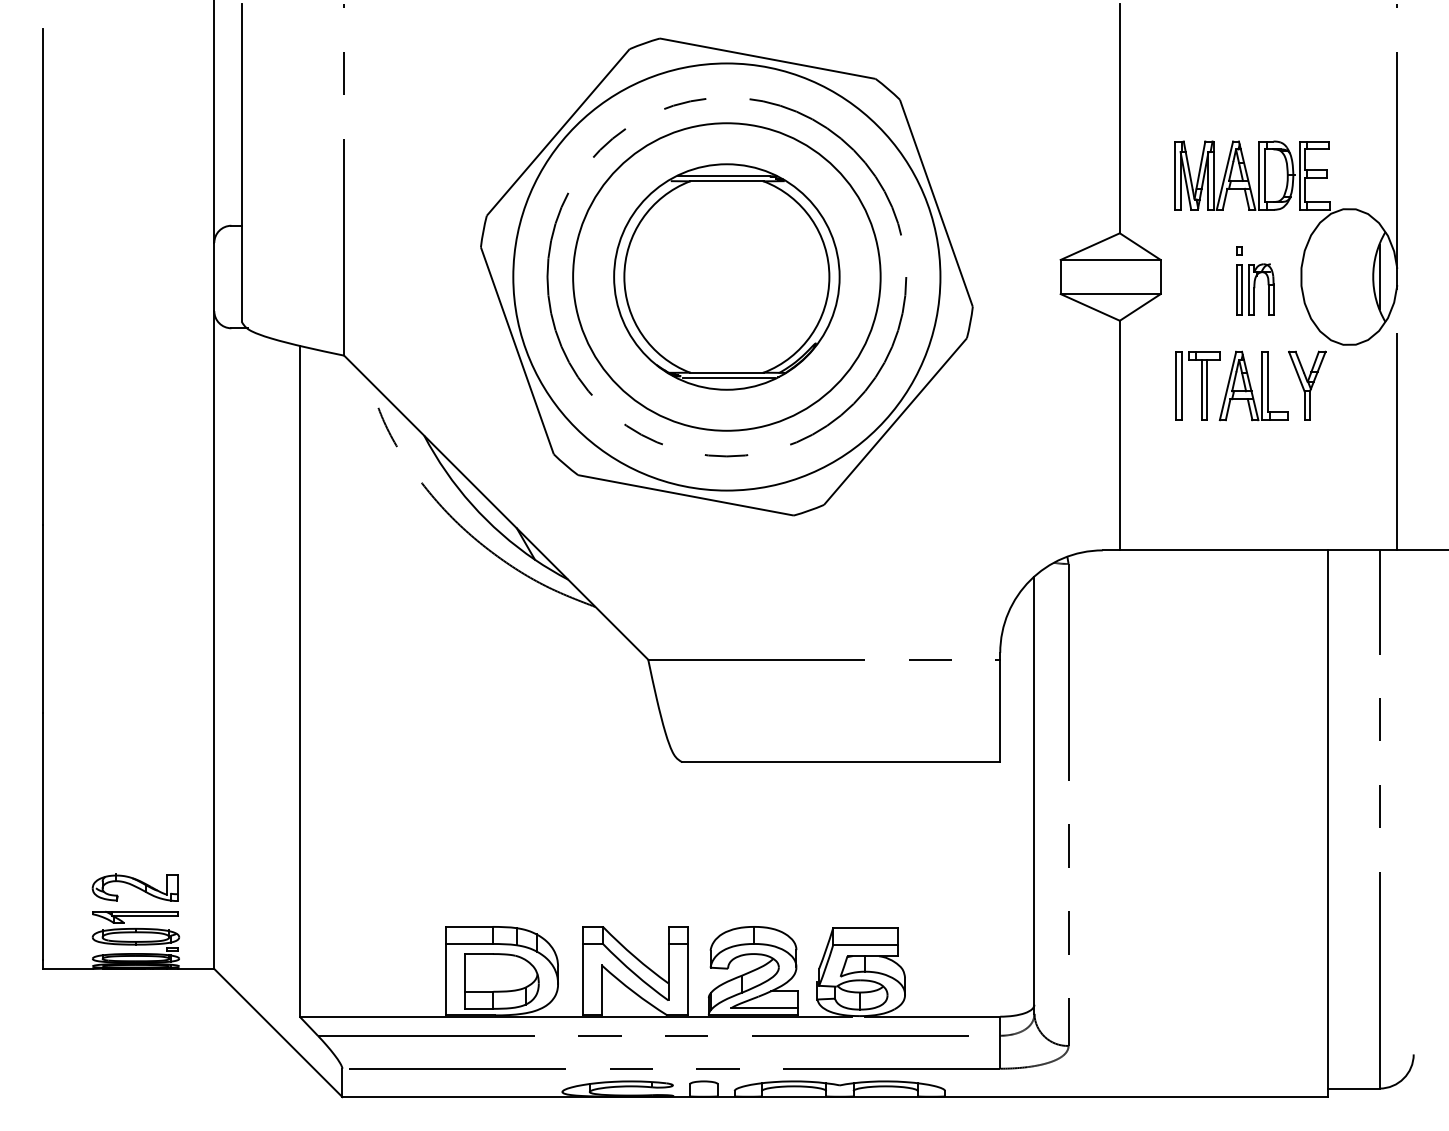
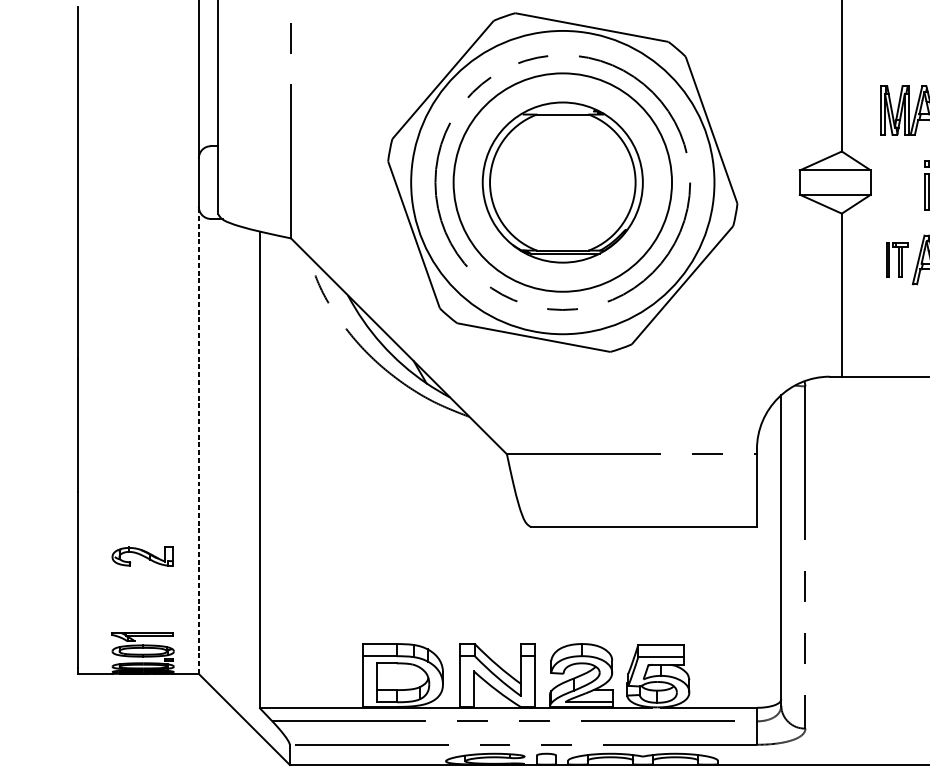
line: (724, 176) -> (561, 111), removed
part: (1197, 385) -> (897, 259), size x0.7
line: (214, 640) -> (198, 440), solid -> dashed
part: (134, 887) -> (142, 556), moved

